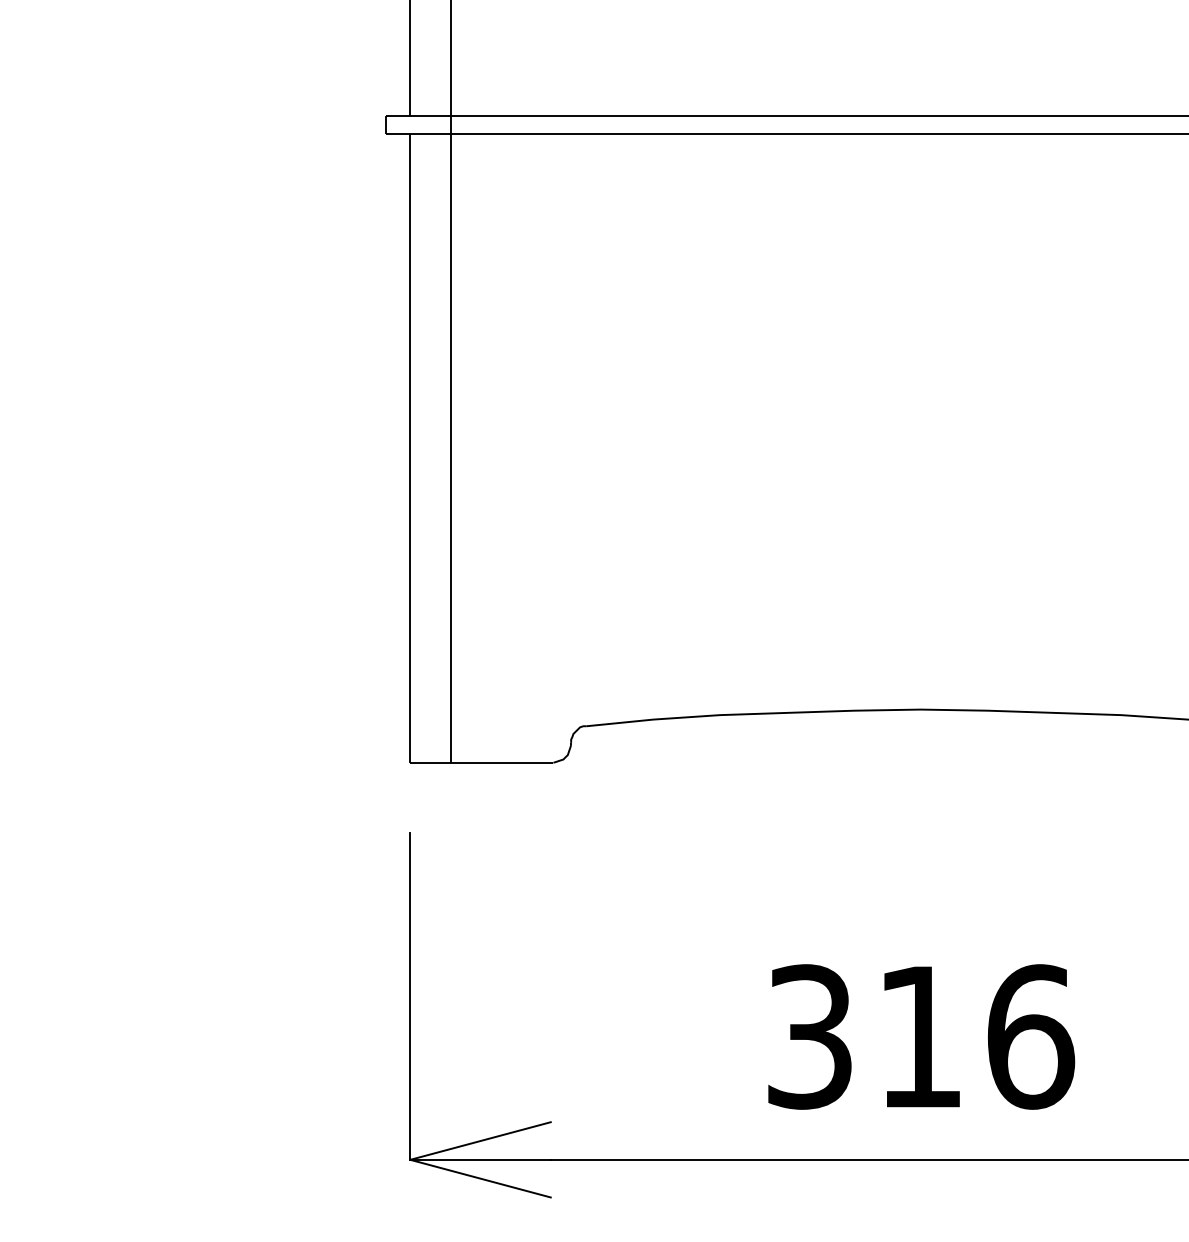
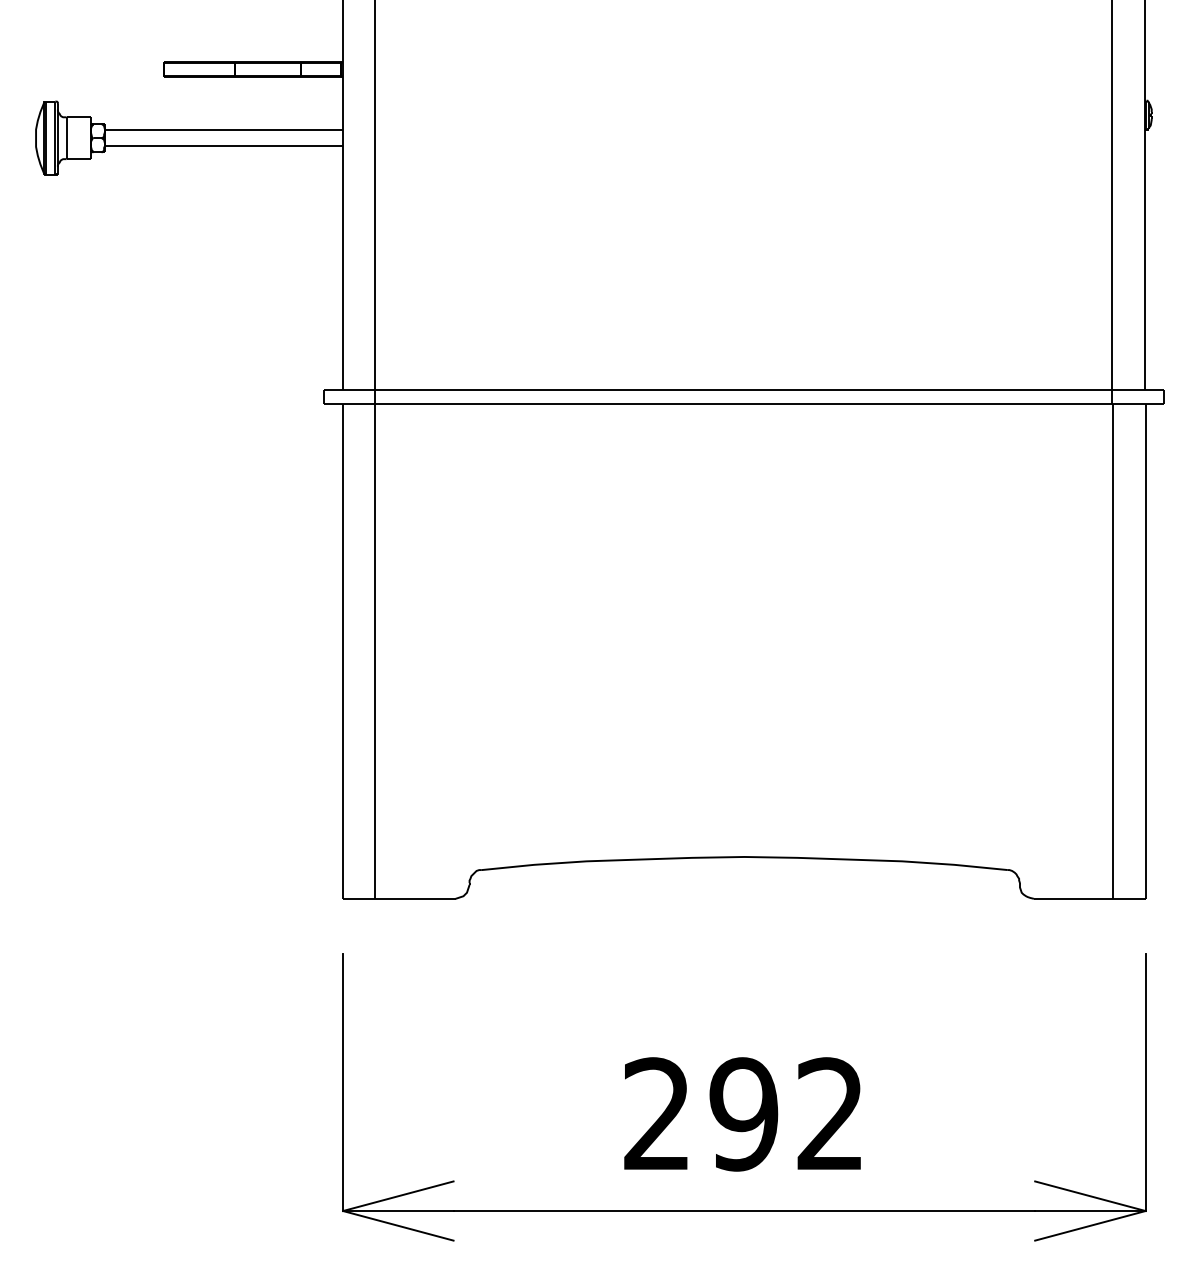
text: (920, 1037) -> (744, 1114), 316 -> 292

